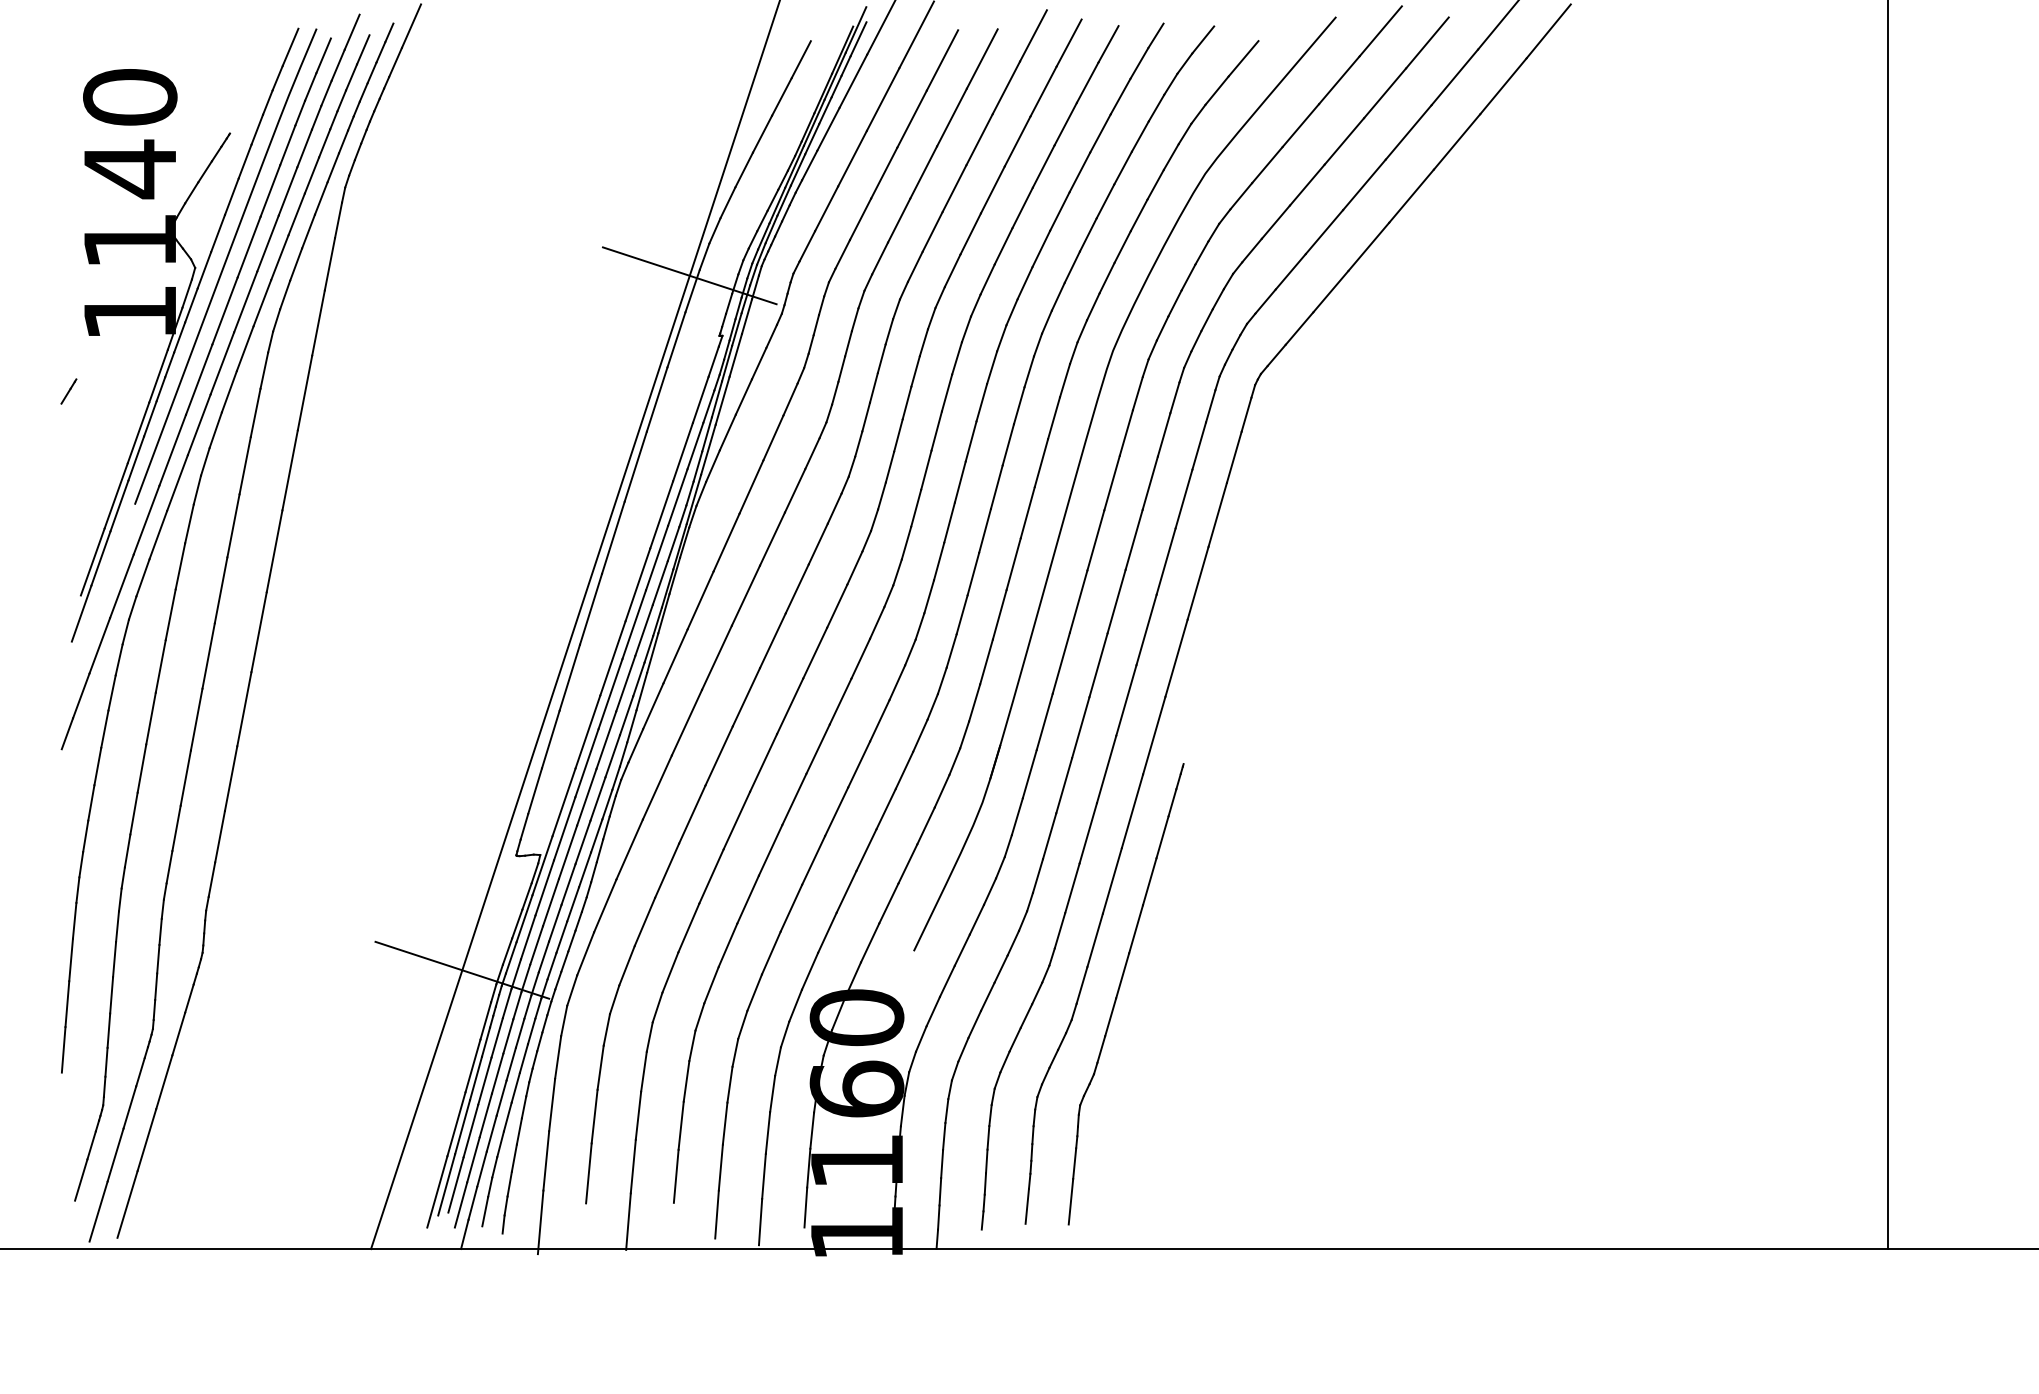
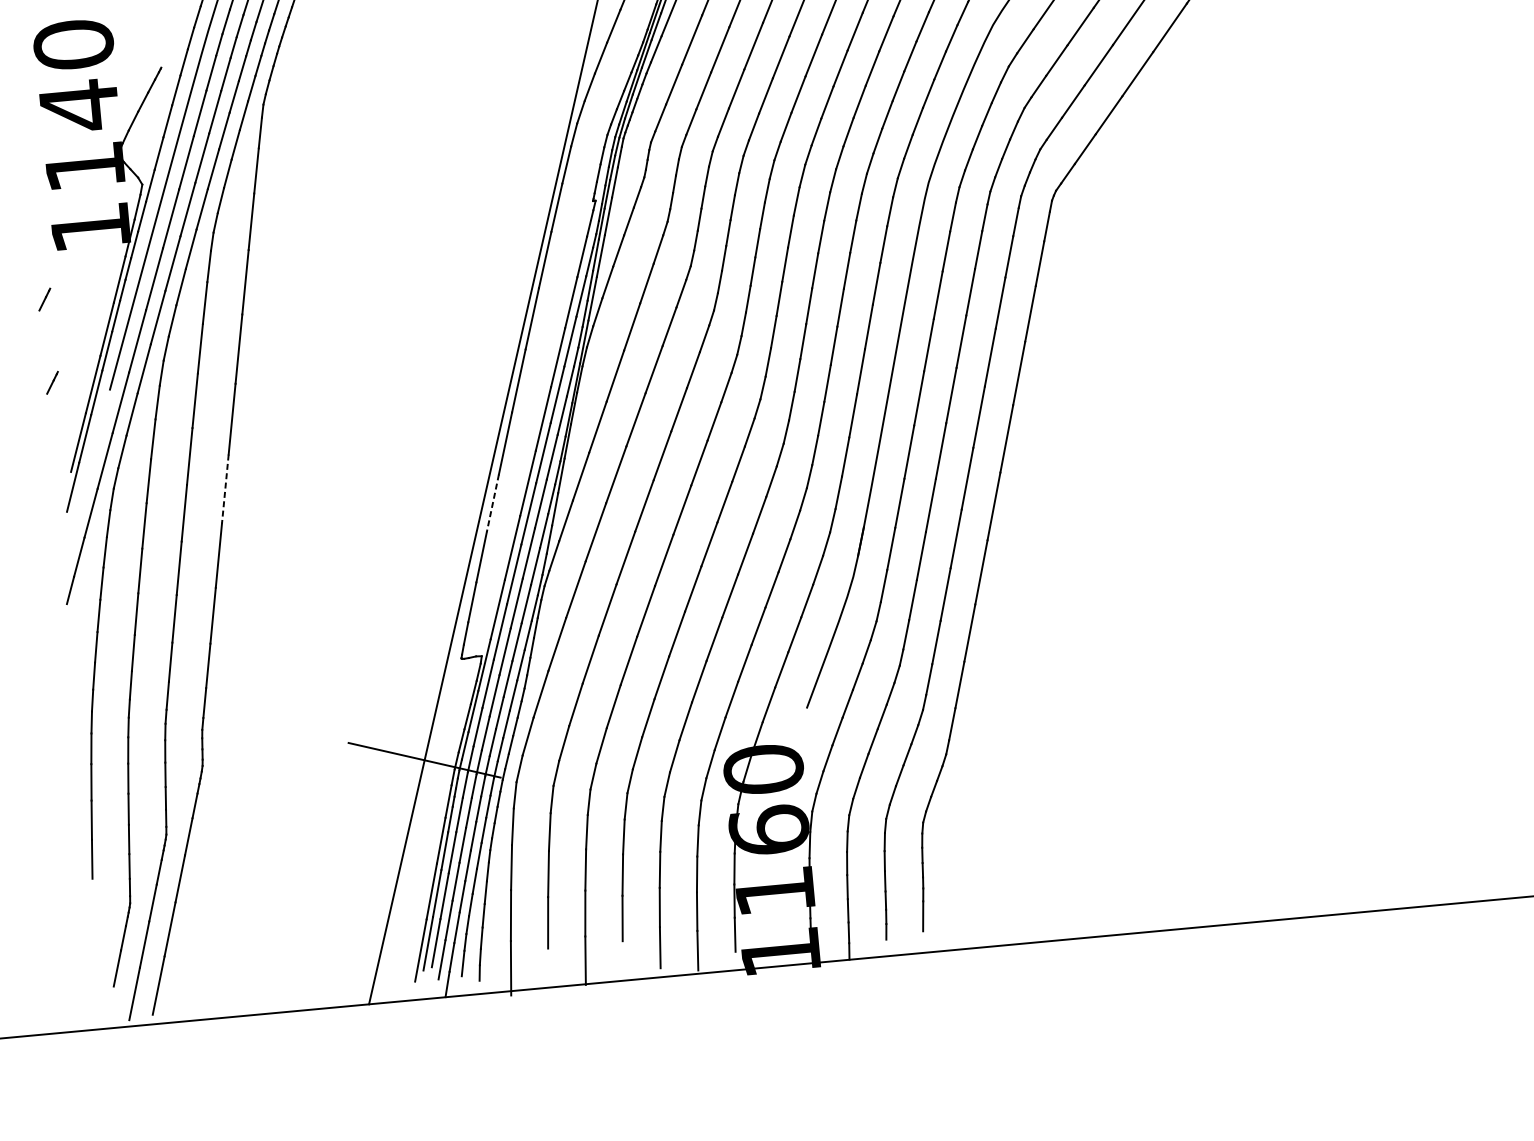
line: (689, 275) -> (562, 152), removed
line: (68, 489) -> (52, 382), added
line: (259, 632) -> (225, 489), solid -> dashed
line: (569, 677) -> (492, 503), solid -> dashed
part: (1119, 991) -> (984, 726), removed

